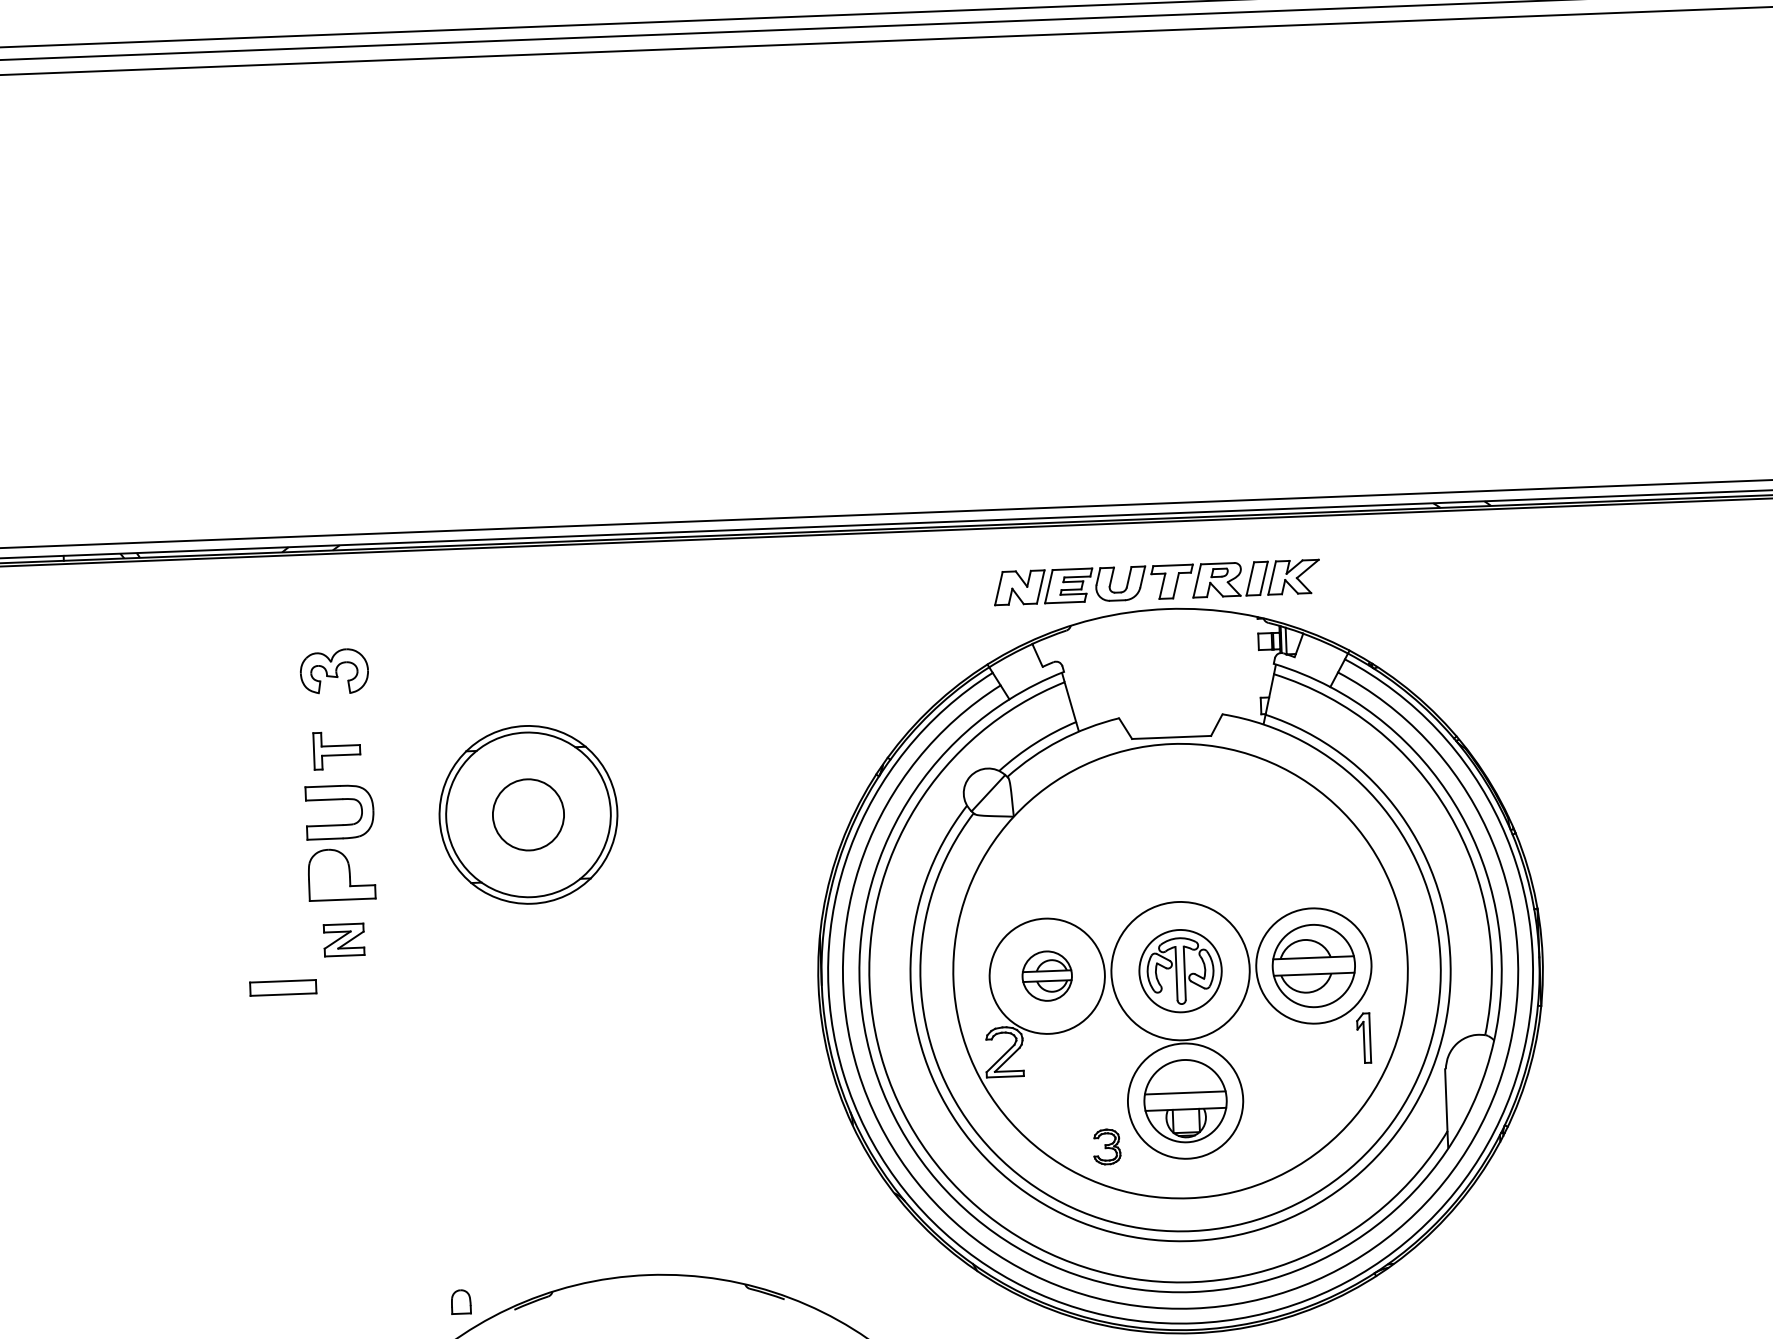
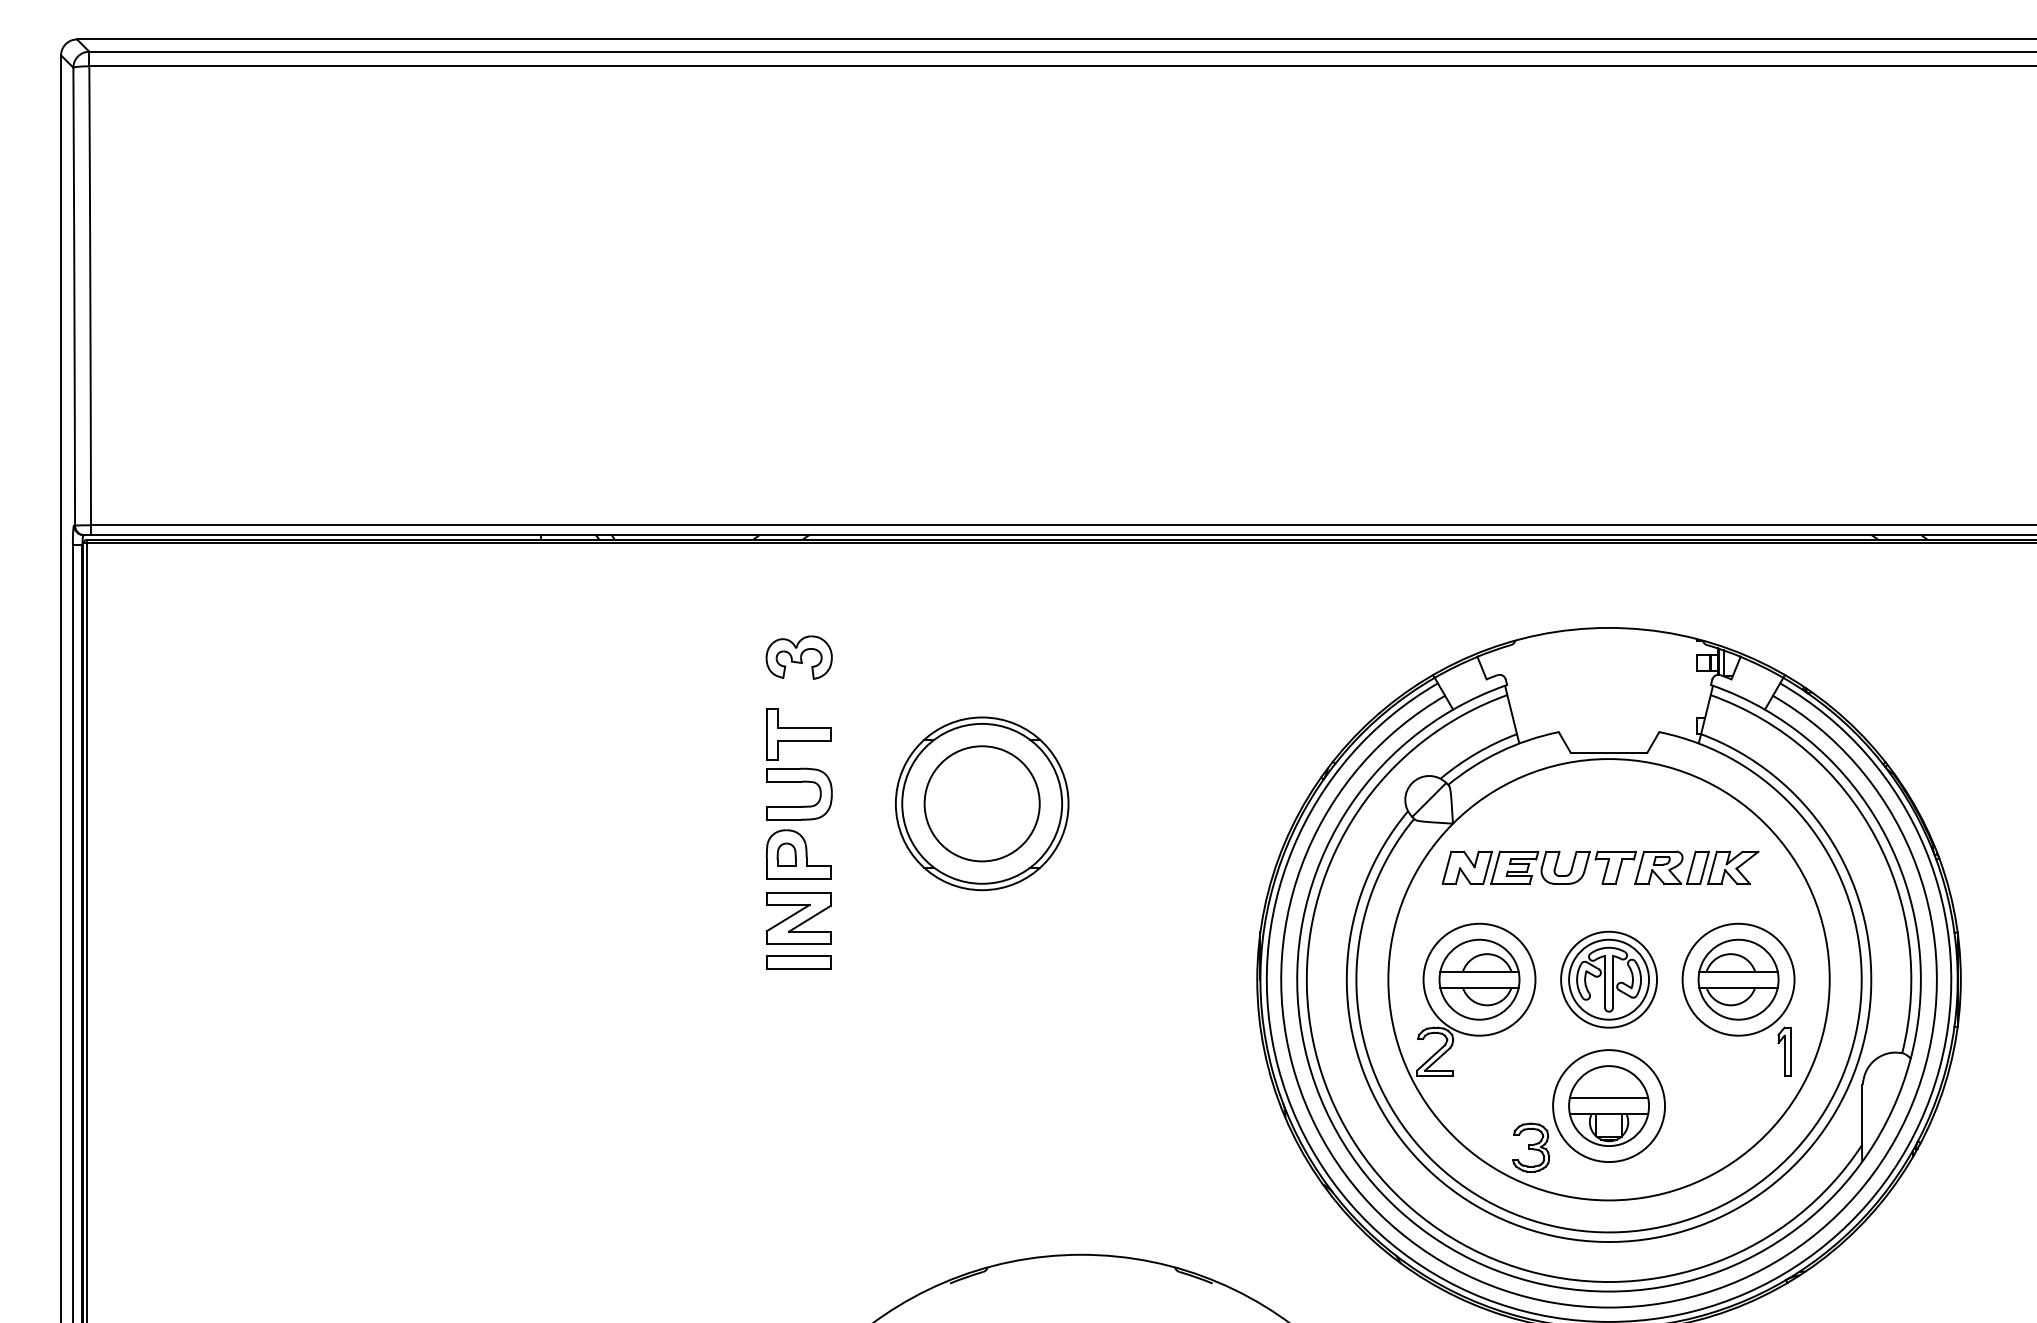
part: (1156, 582) -> (1600, 867), moved
part: (336, 750) -> (798, 734), size x1.43
circle: (527, 814) -> (981, 803), size x1.67
part: (343, 940) -> (798, 918), size x1.67
circle: (1181, 970) -> (1609, 979), size x0.71
part: (1047, 976) -> (1479, 979), size x1.67
part: (282, 987) -> (798, 962), moved
part: (1107, 1146) -> (1531, 1147), size x1.43
part: (460, 1301) -> (786, 854), moved

